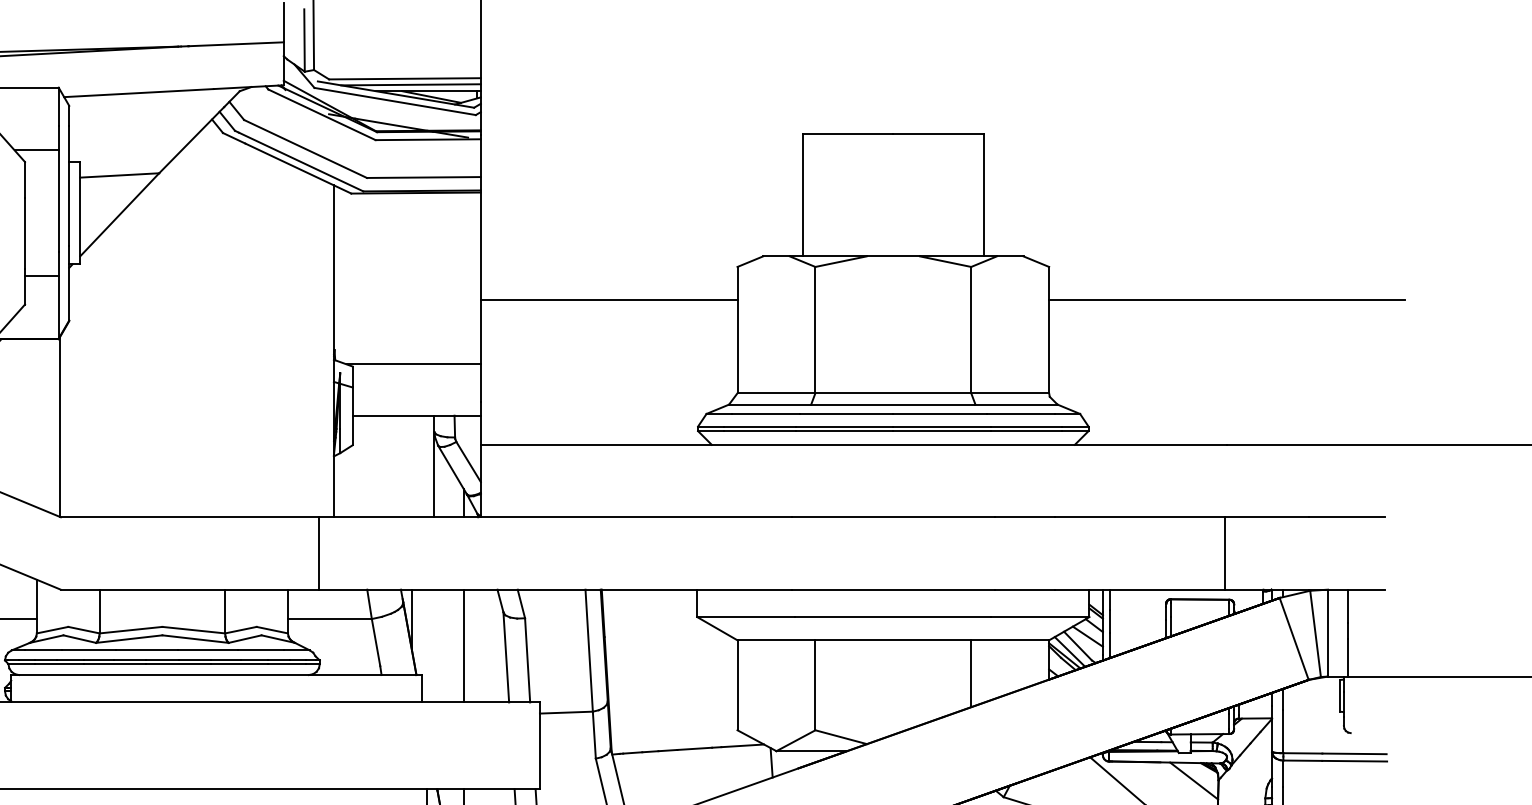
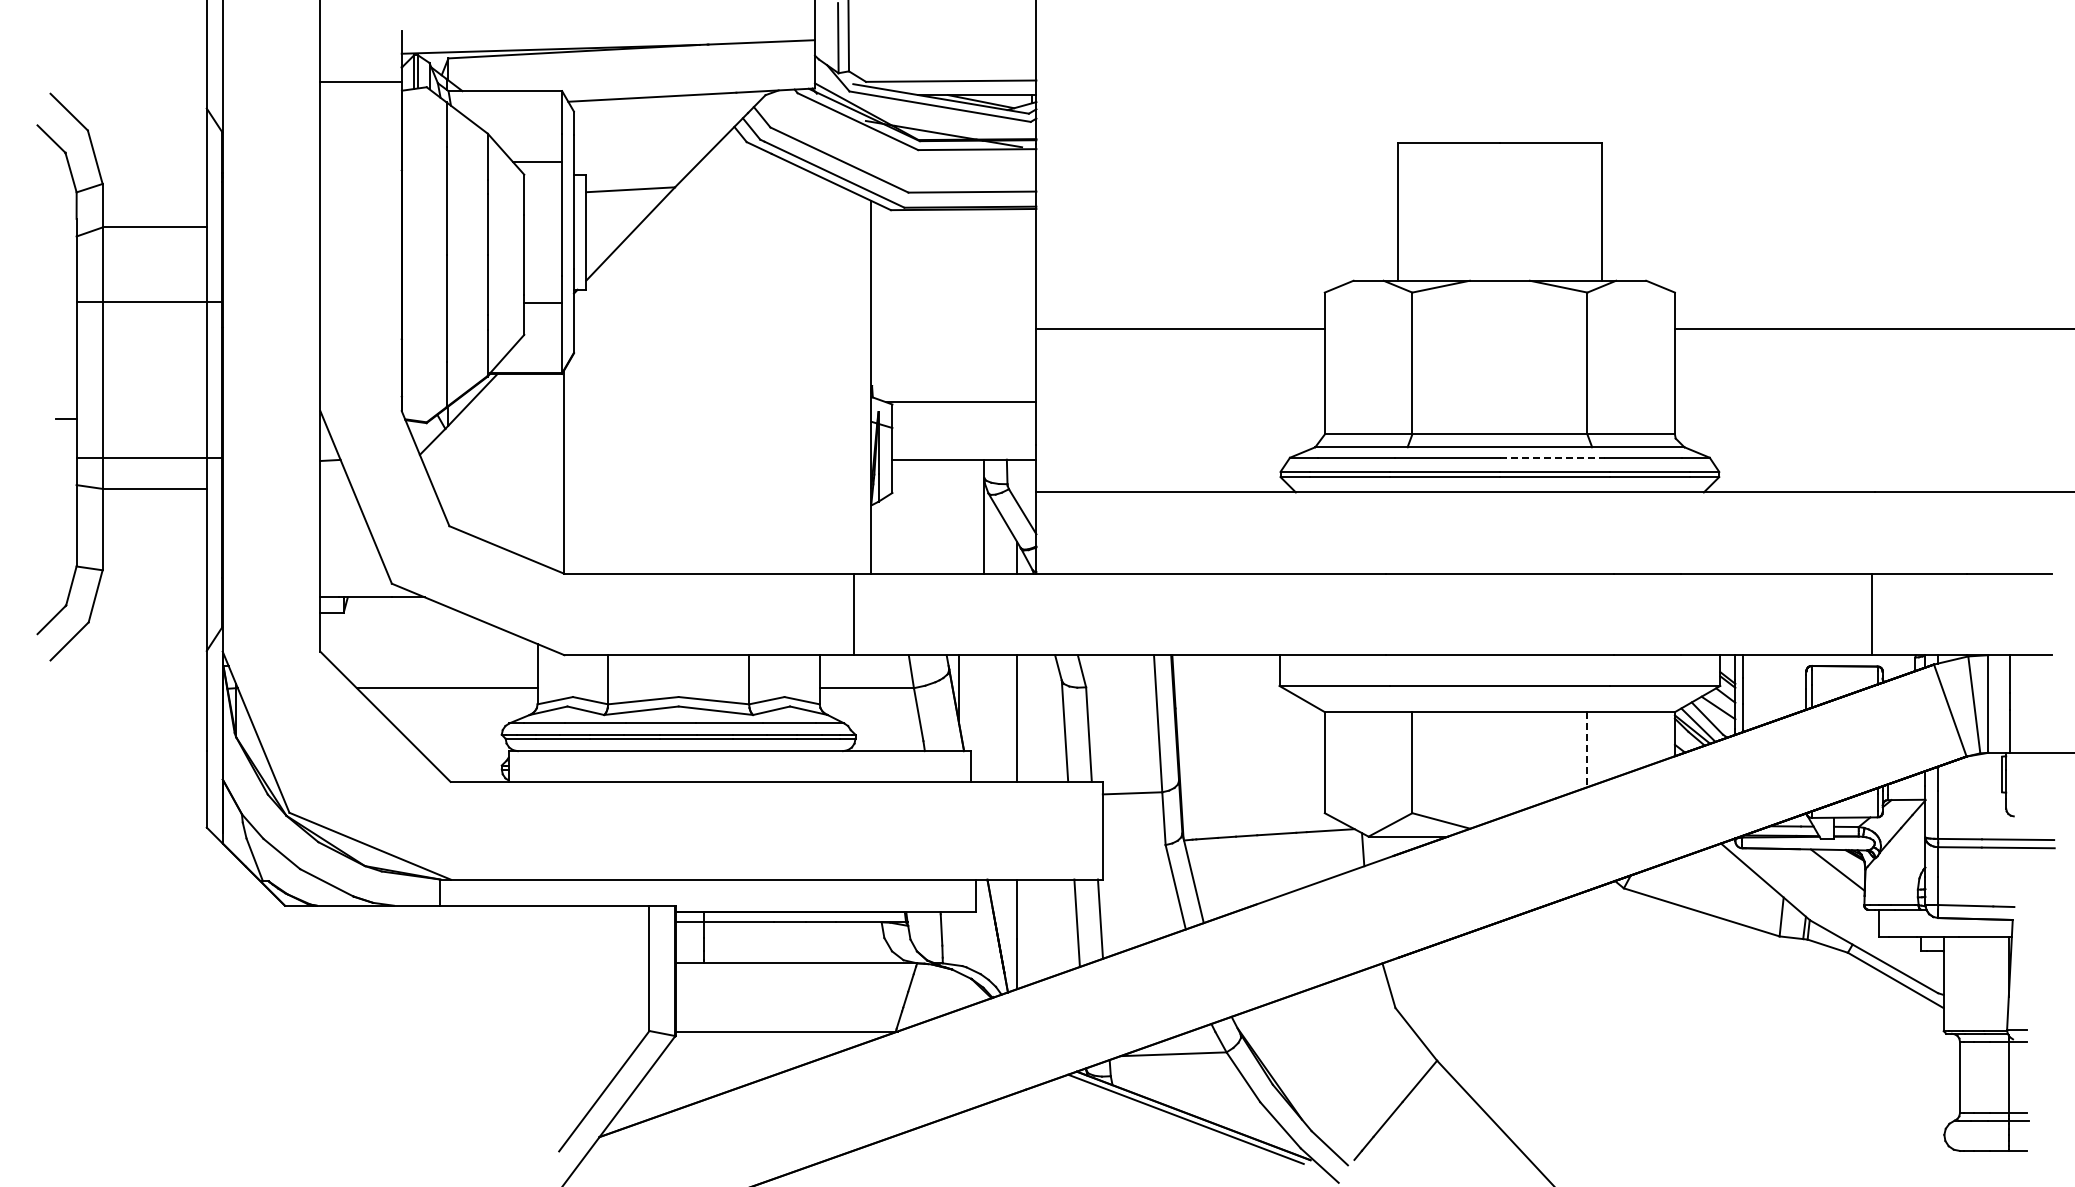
line: (410, 84) -> (957, 87), removed
line: (940, 413) -> (1552, 457), solid -> dashed
line: (971, 673) -> (1587, 749), solid -> dashed

